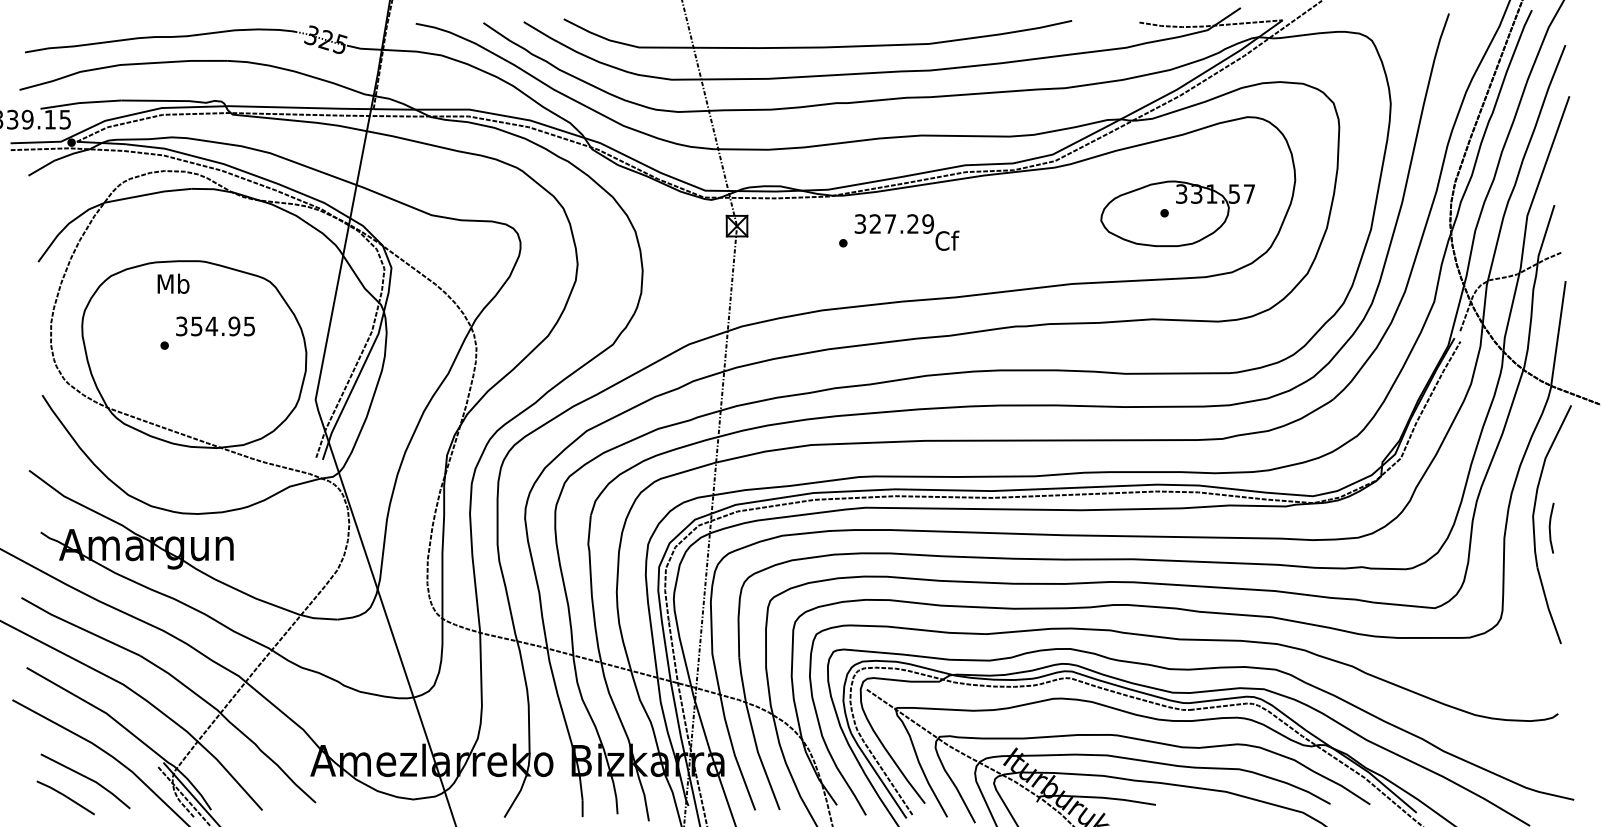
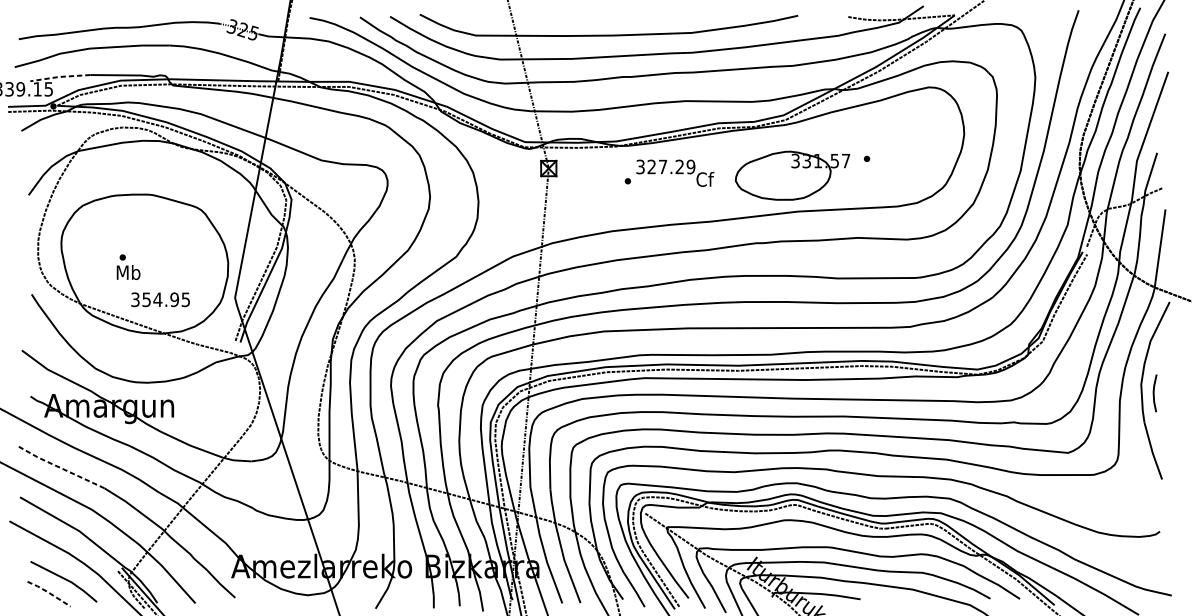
line: (80, 103) -> (60, 77), solid -> dashed
part: (1177, 213) -> (792, 175), moved
text: (173, 283) -> (128, 272), moved
text: (215, 326) -> (160, 299), moved
line: (79, 627) -> (59, 467), solid -> dashed
line: (65, 796) -> (48, 593), solid -> dashed

